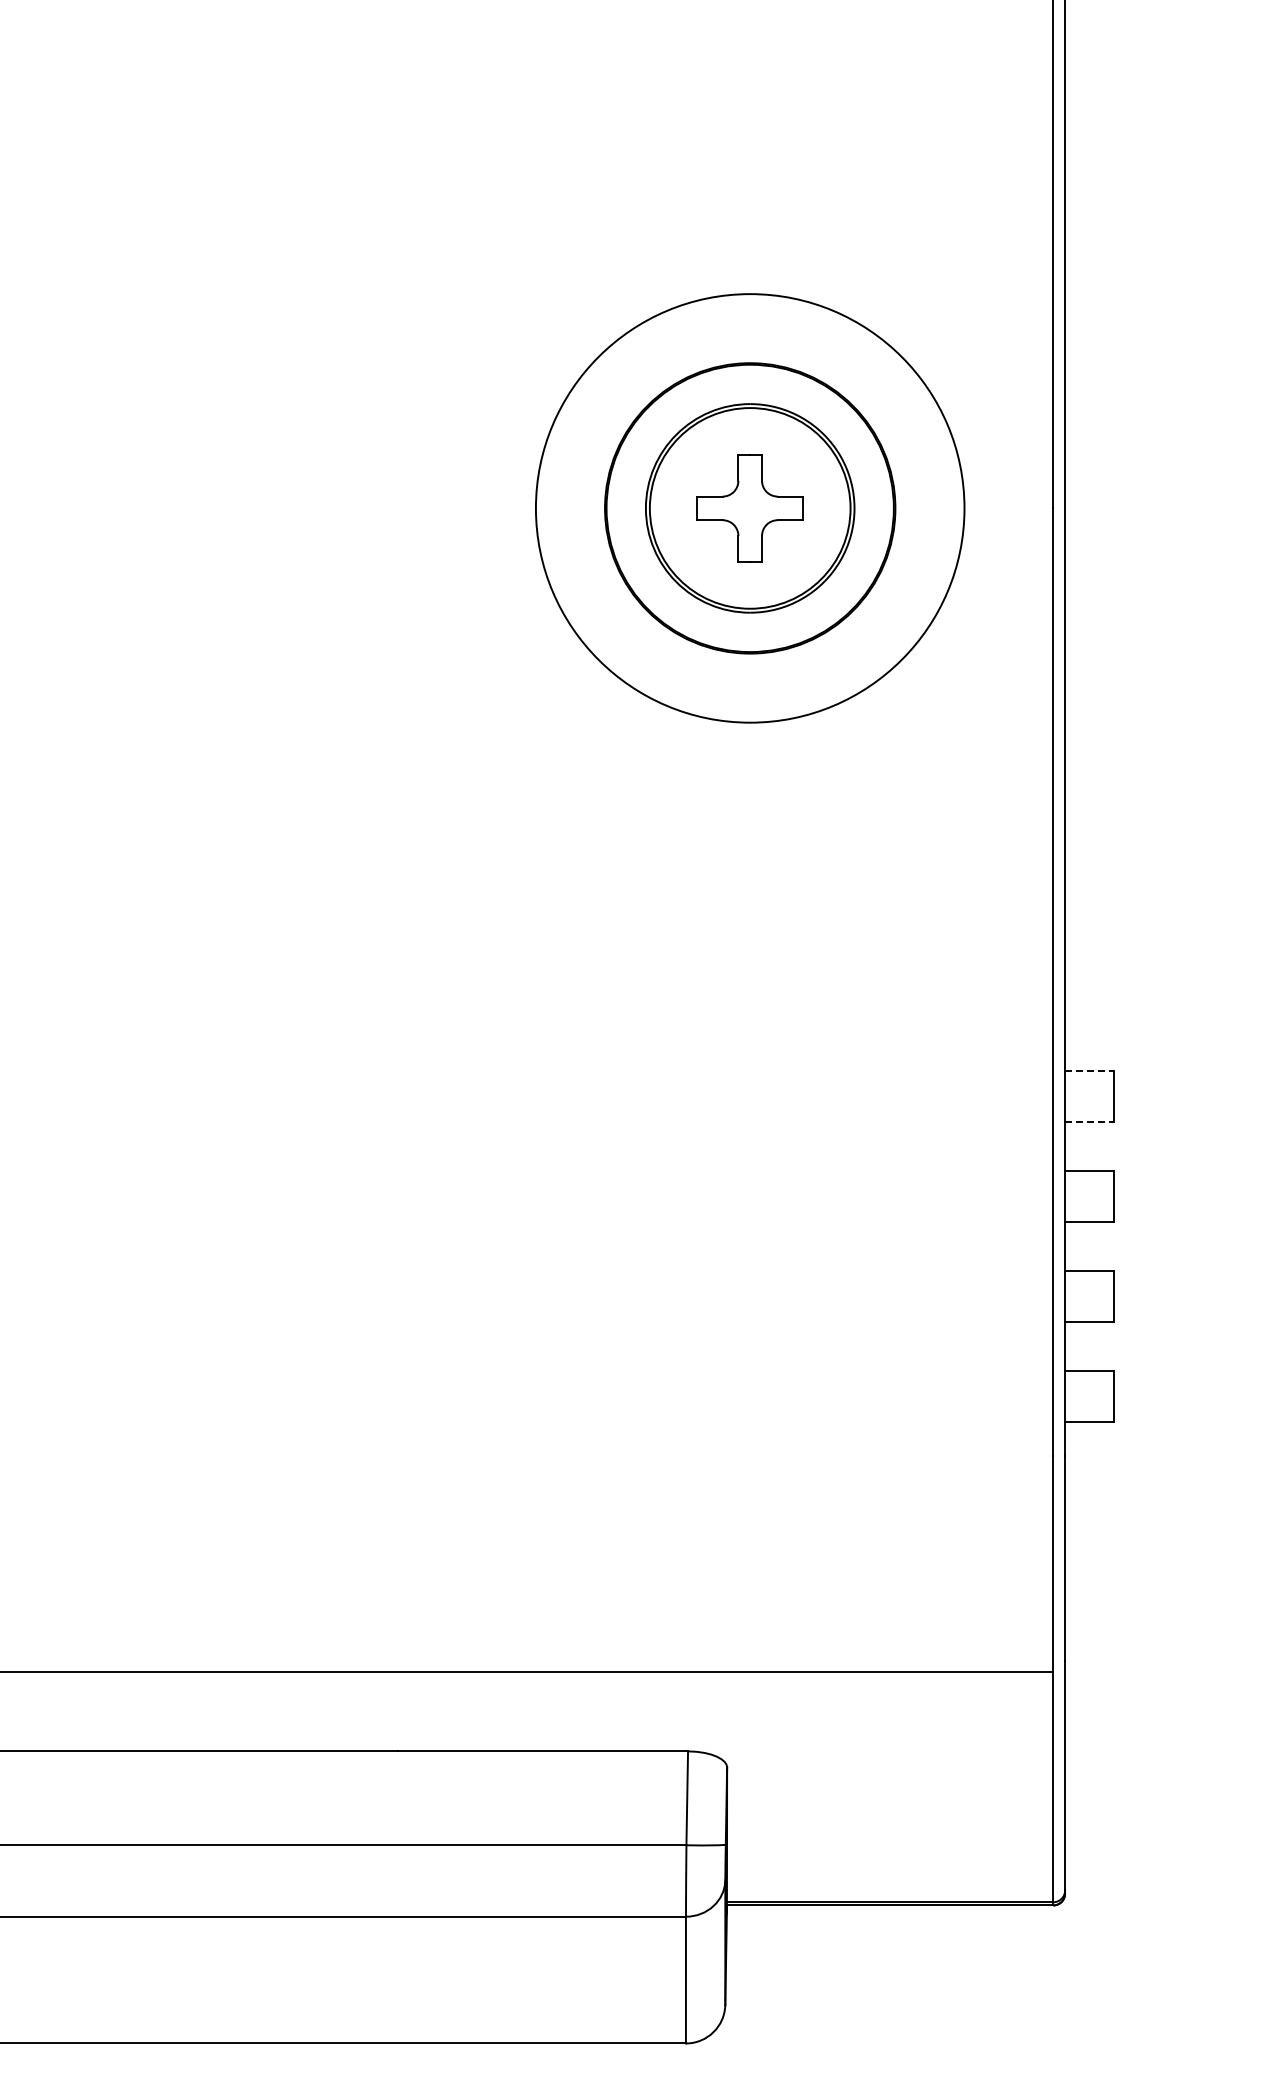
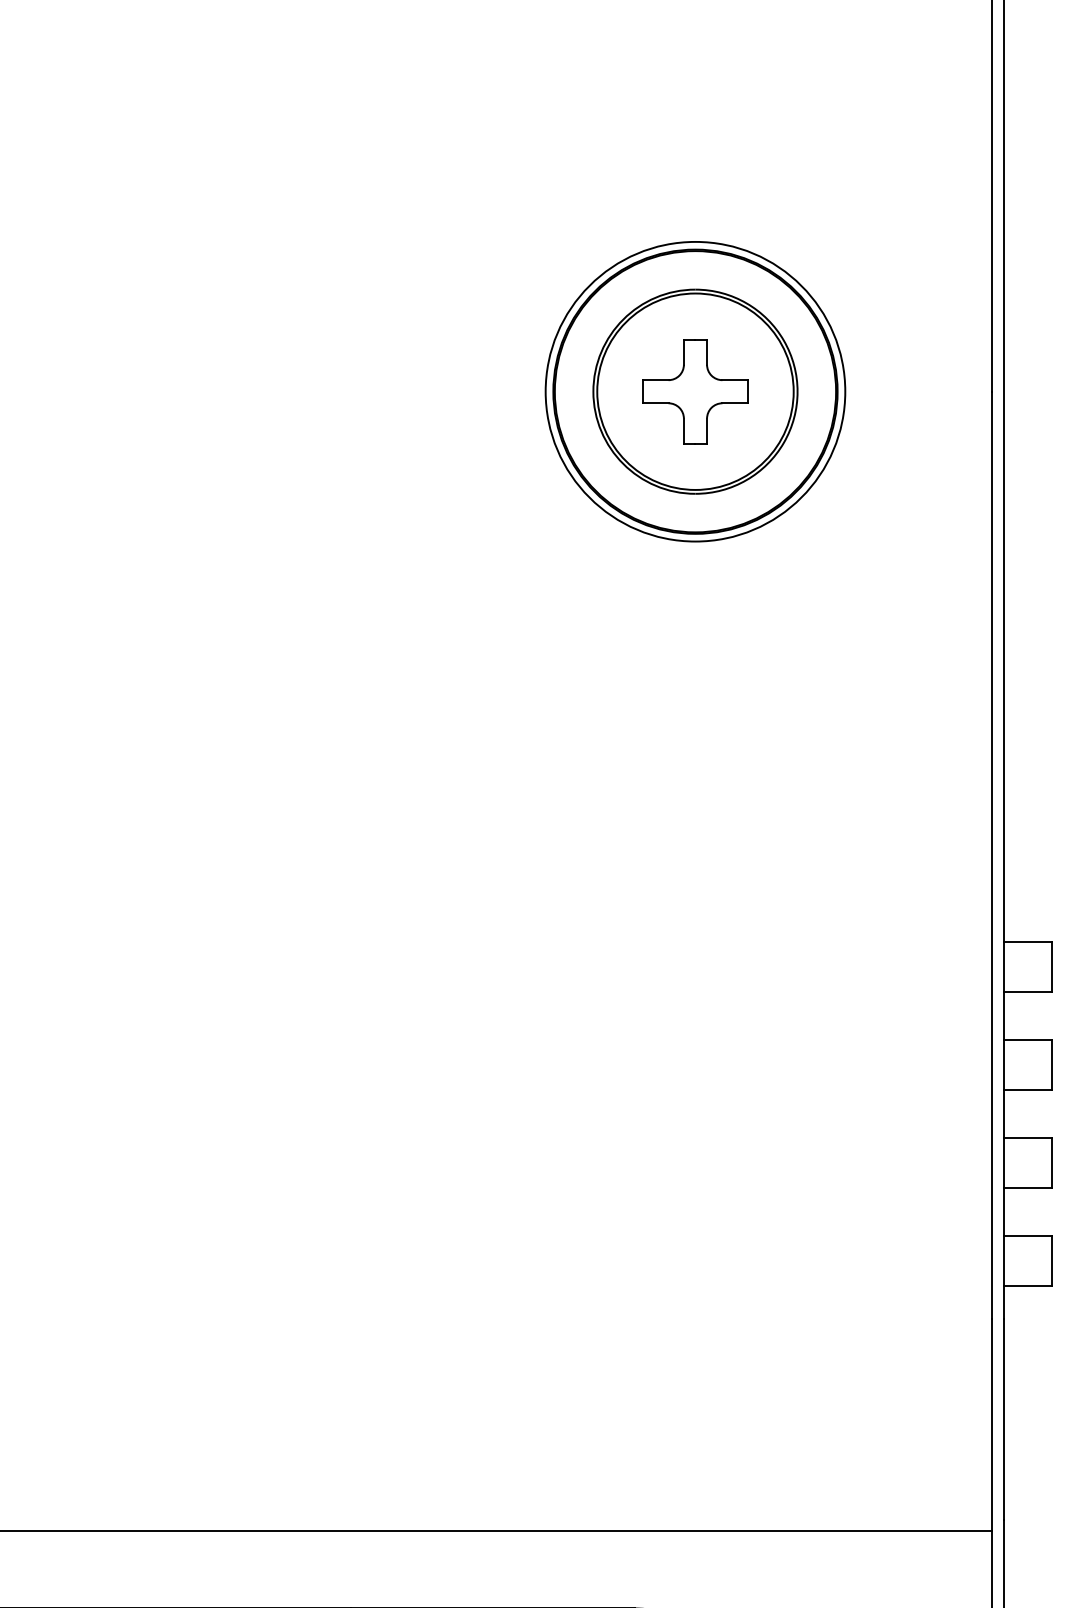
circle: (750, 508) -> (695, 391), size x0.71
line: (1089, 1070) -> (1027, 941), dashed -> solid
line: (1089, 1122) -> (1027, 992), dashed -> solid

